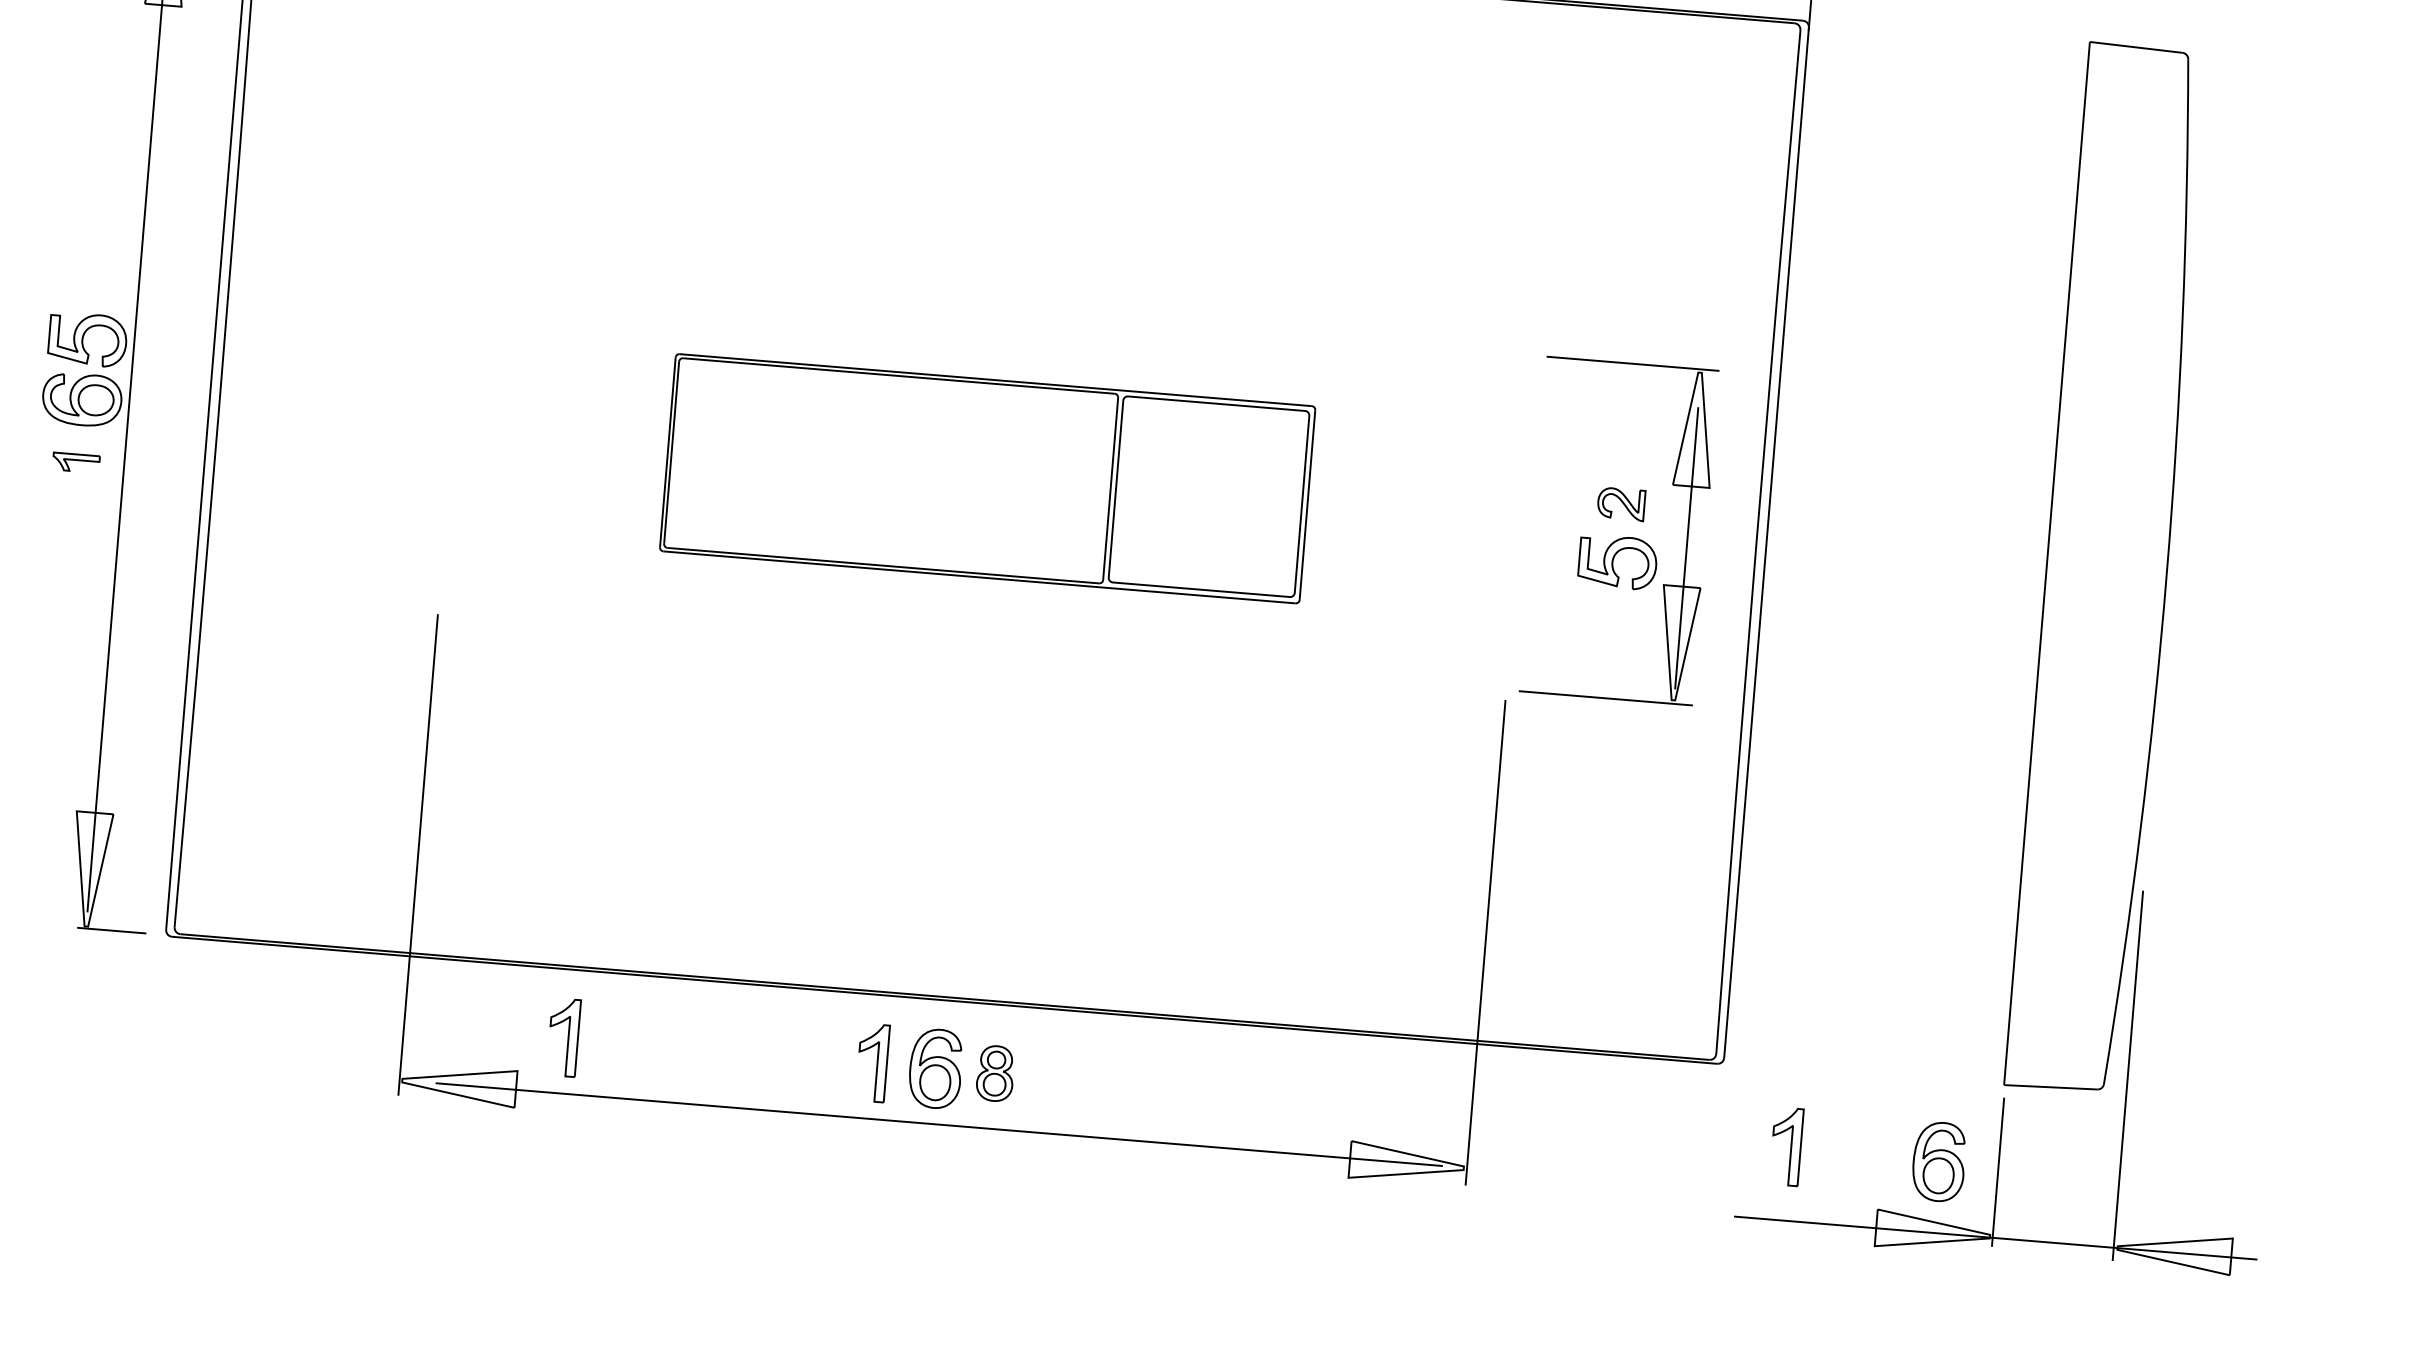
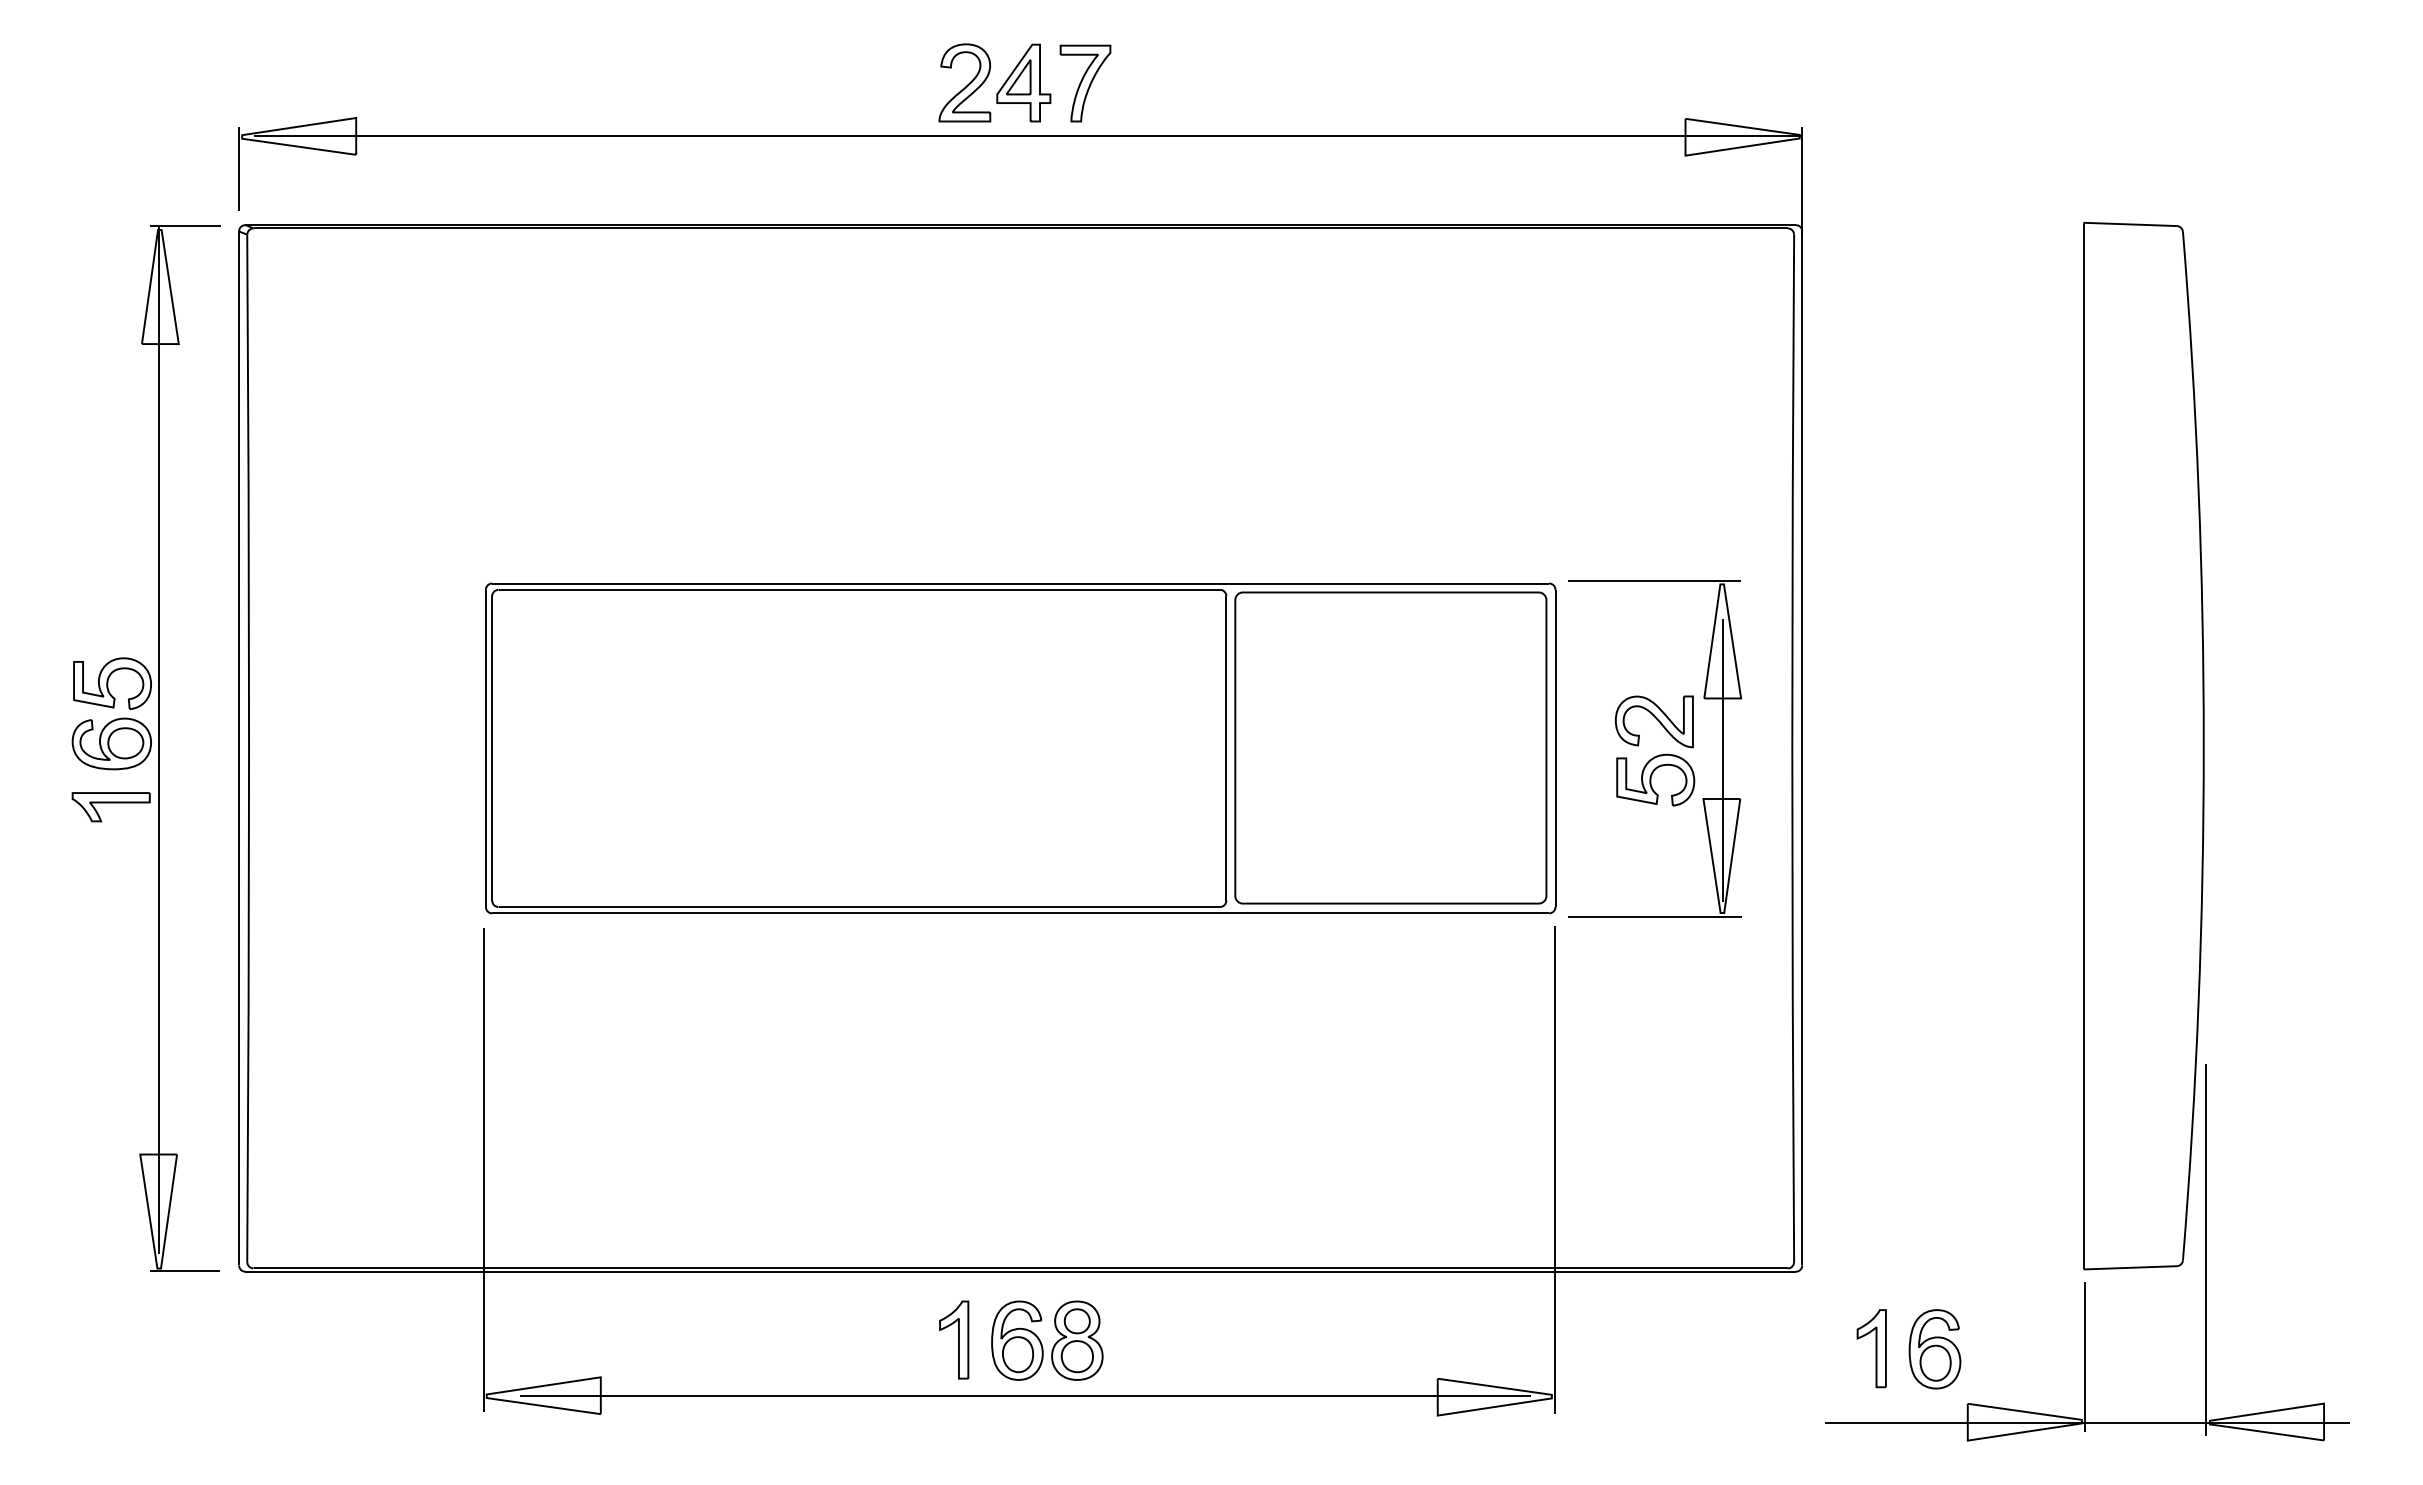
part: (75, 463) -> (110, 807), size x1.67
part: (987, 478) -> (1020, 748), size x1.67
part: (1621, 503) -> (1654, 721), size x1.67
part: (564, 1036) -> (644, 1339), removed
part: (995, 1073) -> (1077, 1340), size x1.43
part: (1938, 1162) -> (1934, 1349), moved

